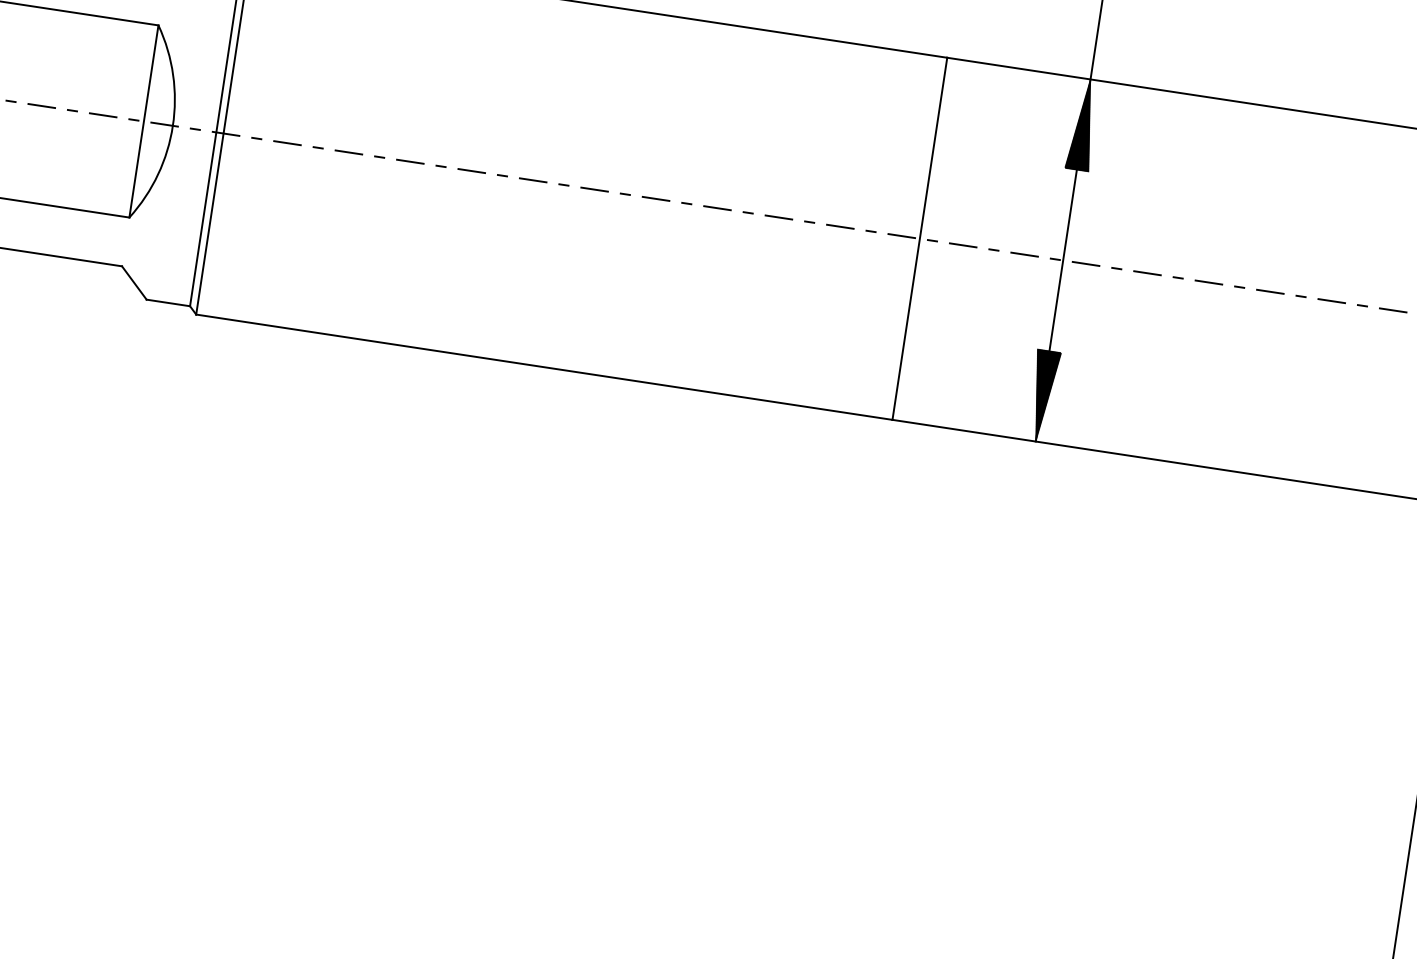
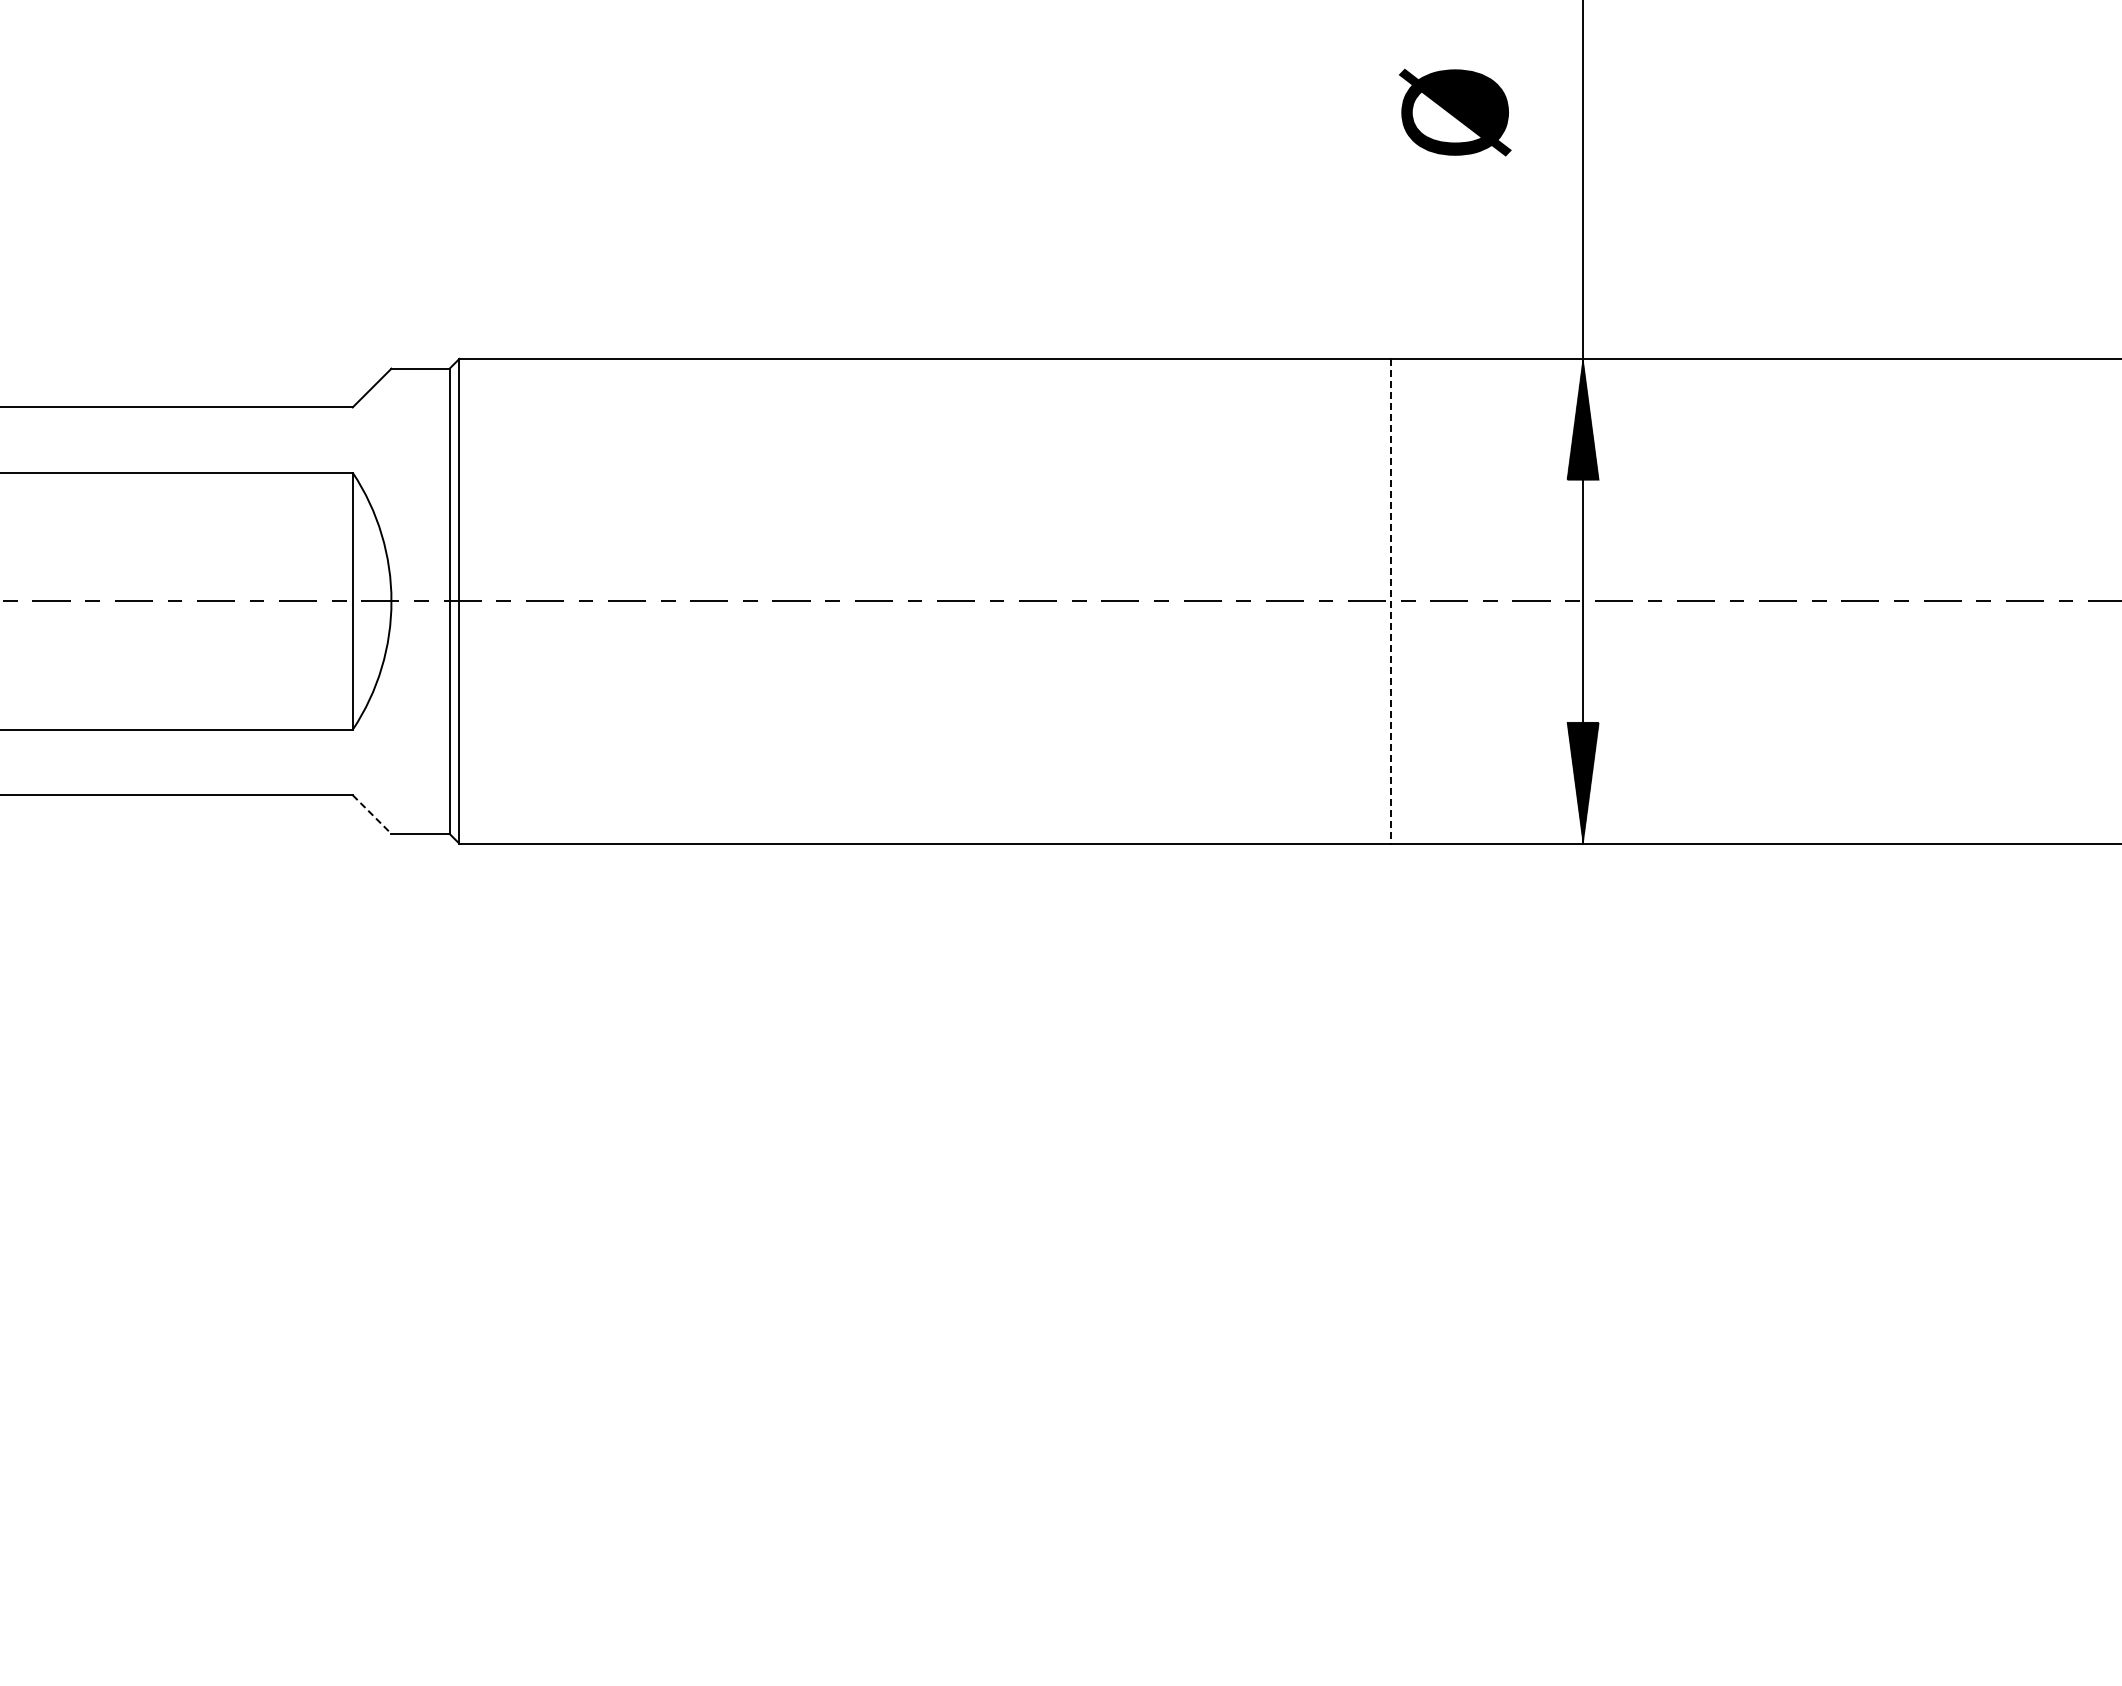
line: (919, 239) -> (1391, 601), solid -> dashed
line: (134, 283) -> (372, 814), solid -> dashed

